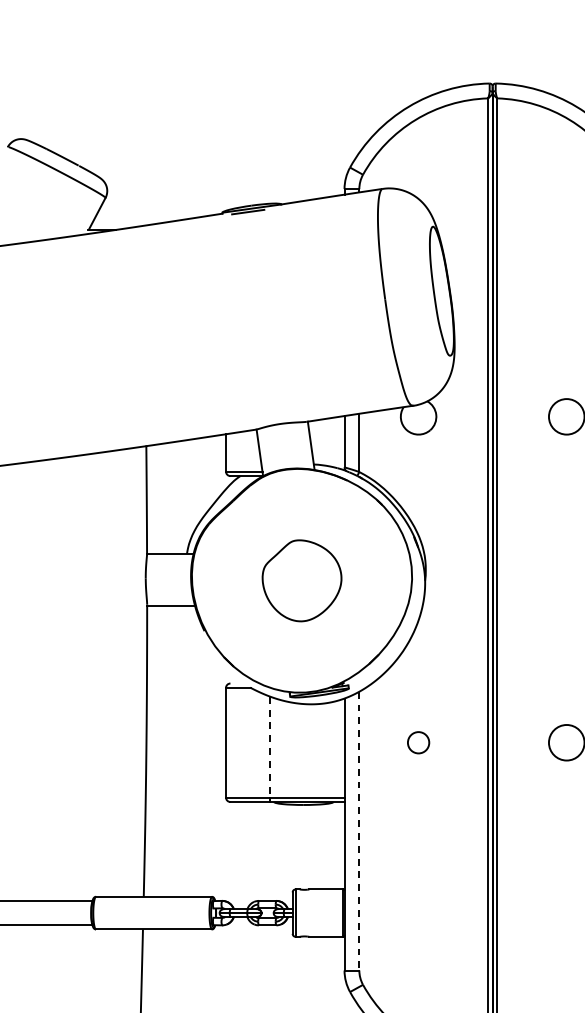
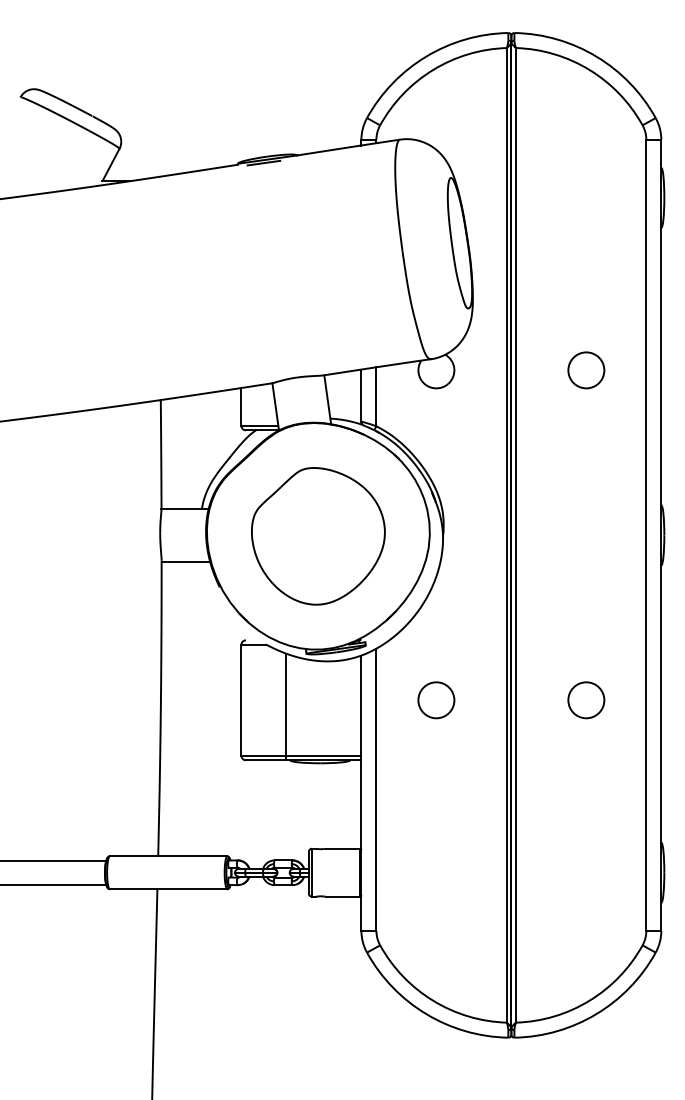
part: (302, 580) -> (318, 536), size x1.67
circle: (418, 742) -> (436, 700), size x1.67
line: (270, 747) -> (286, 705), dashed -> solid
line: (359, 831) -> (376, 790), dashed -> solid

